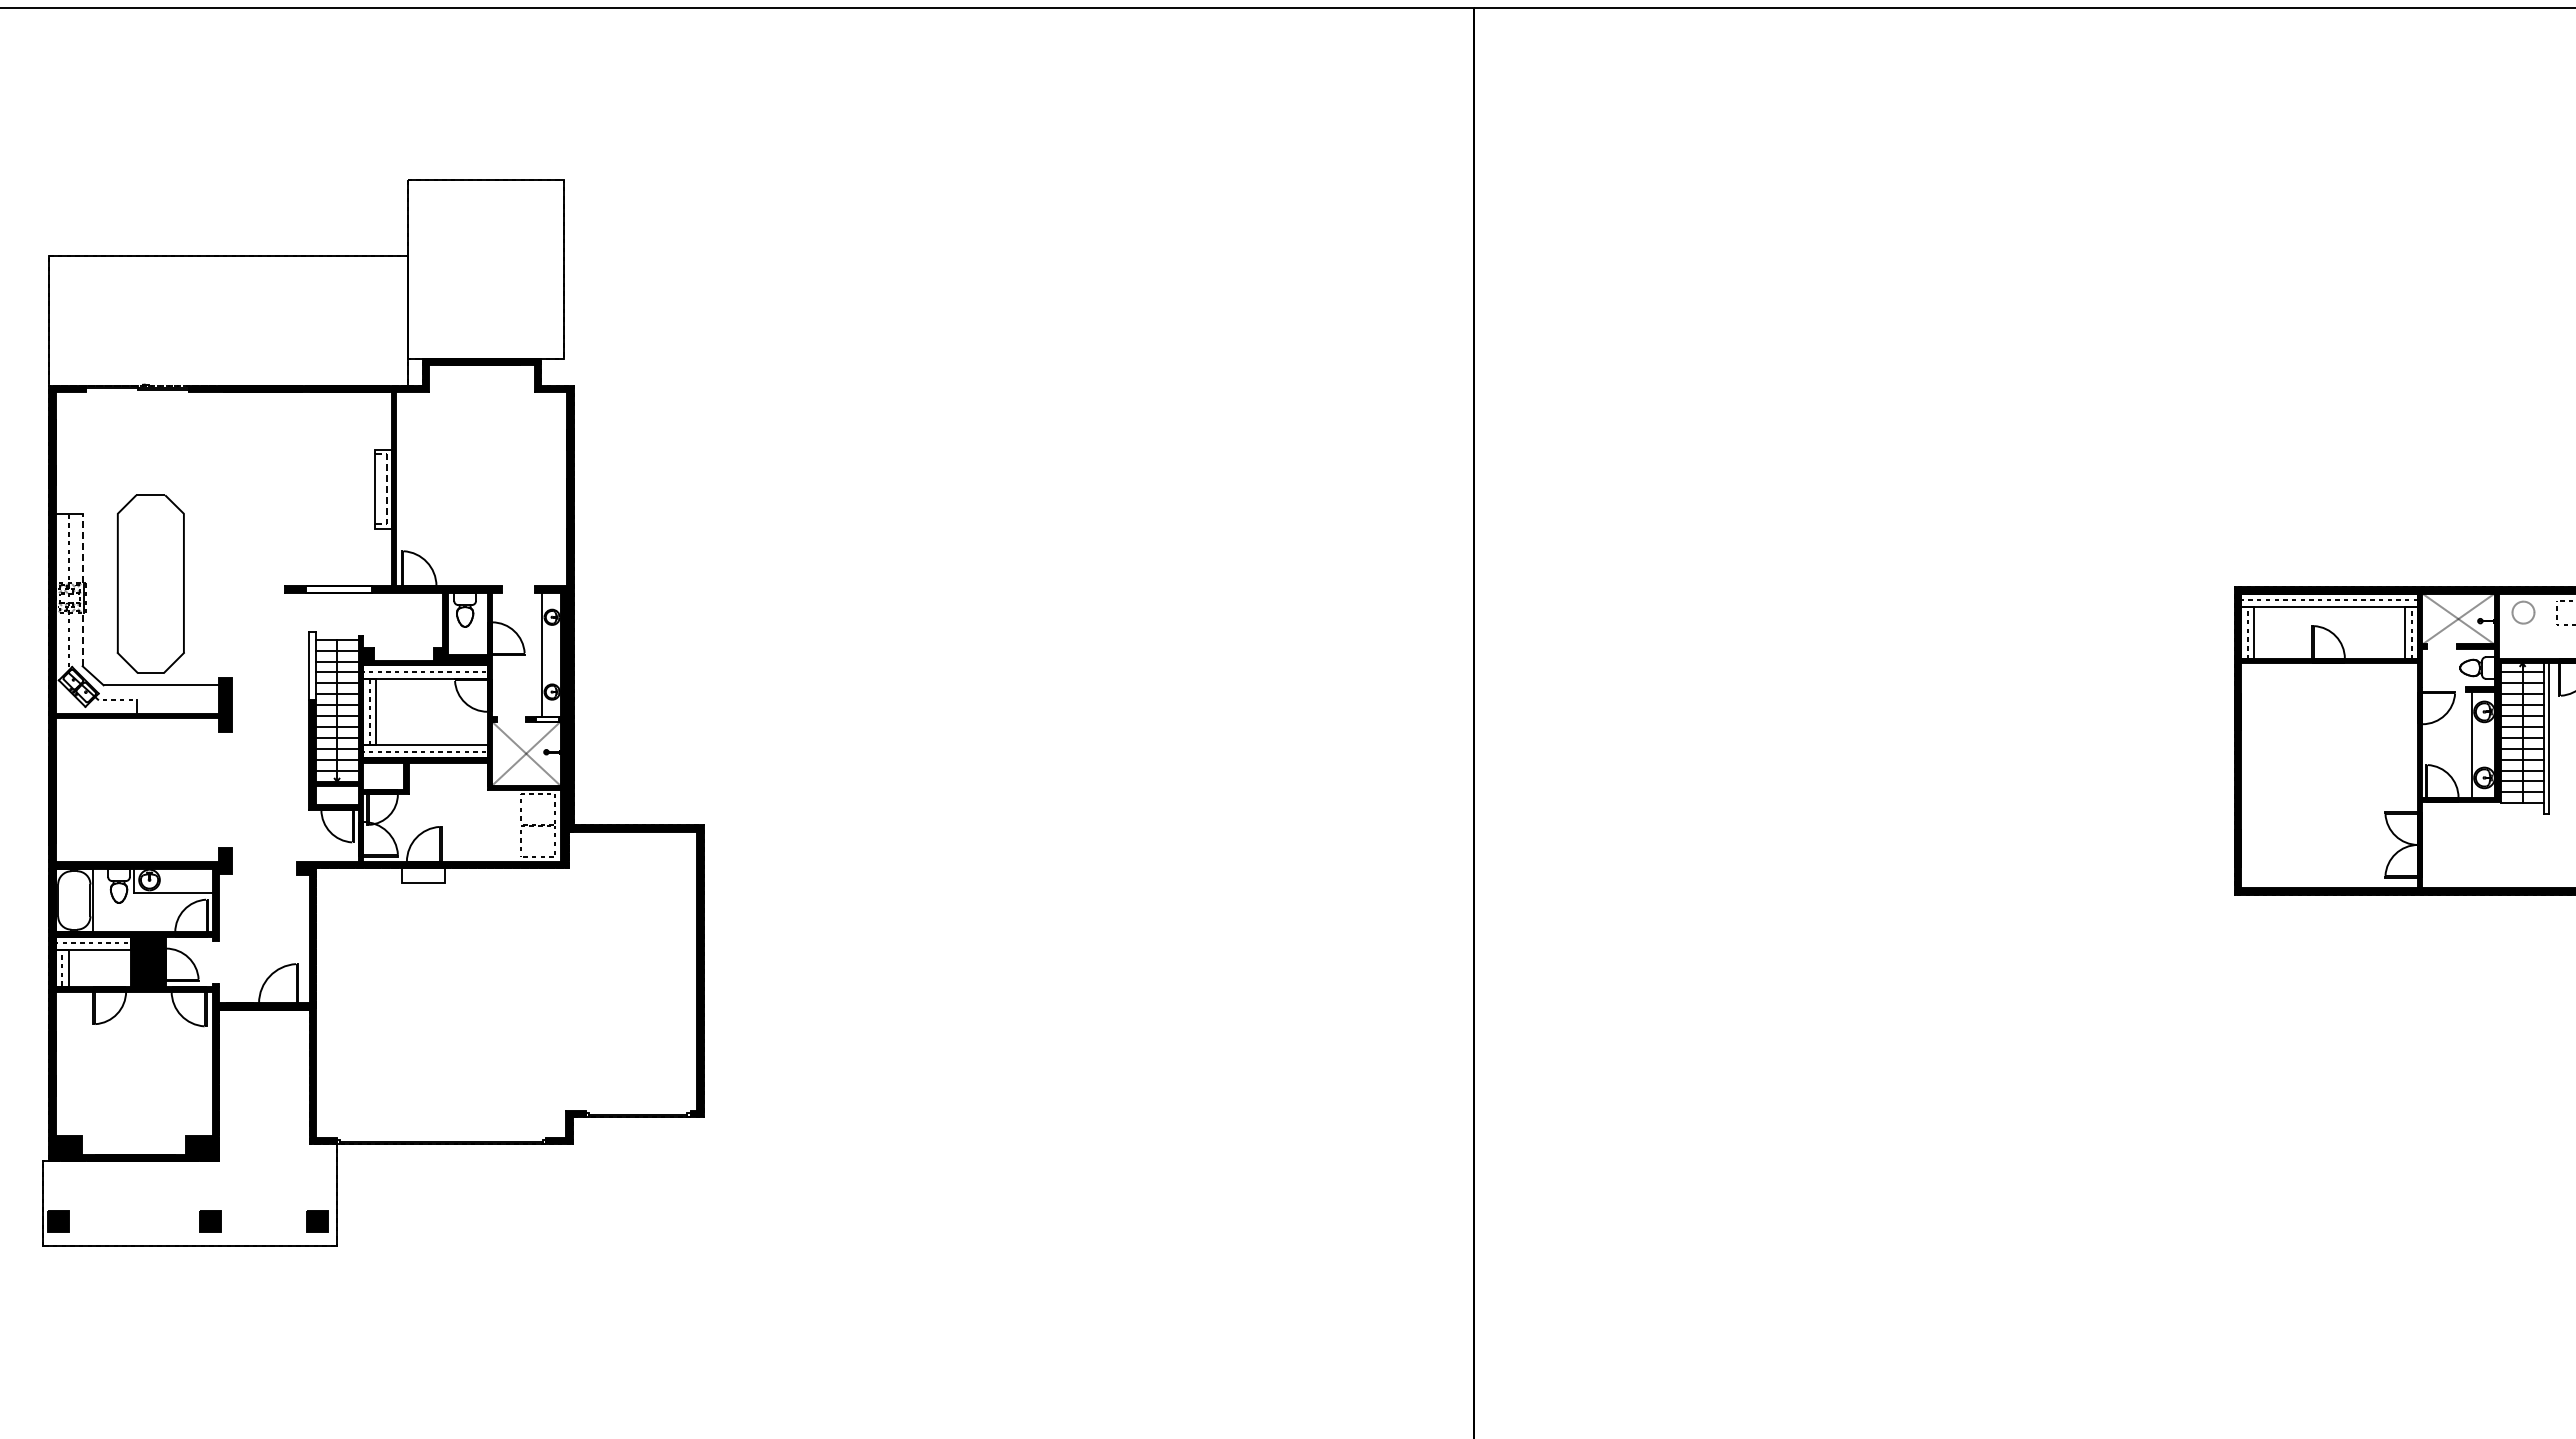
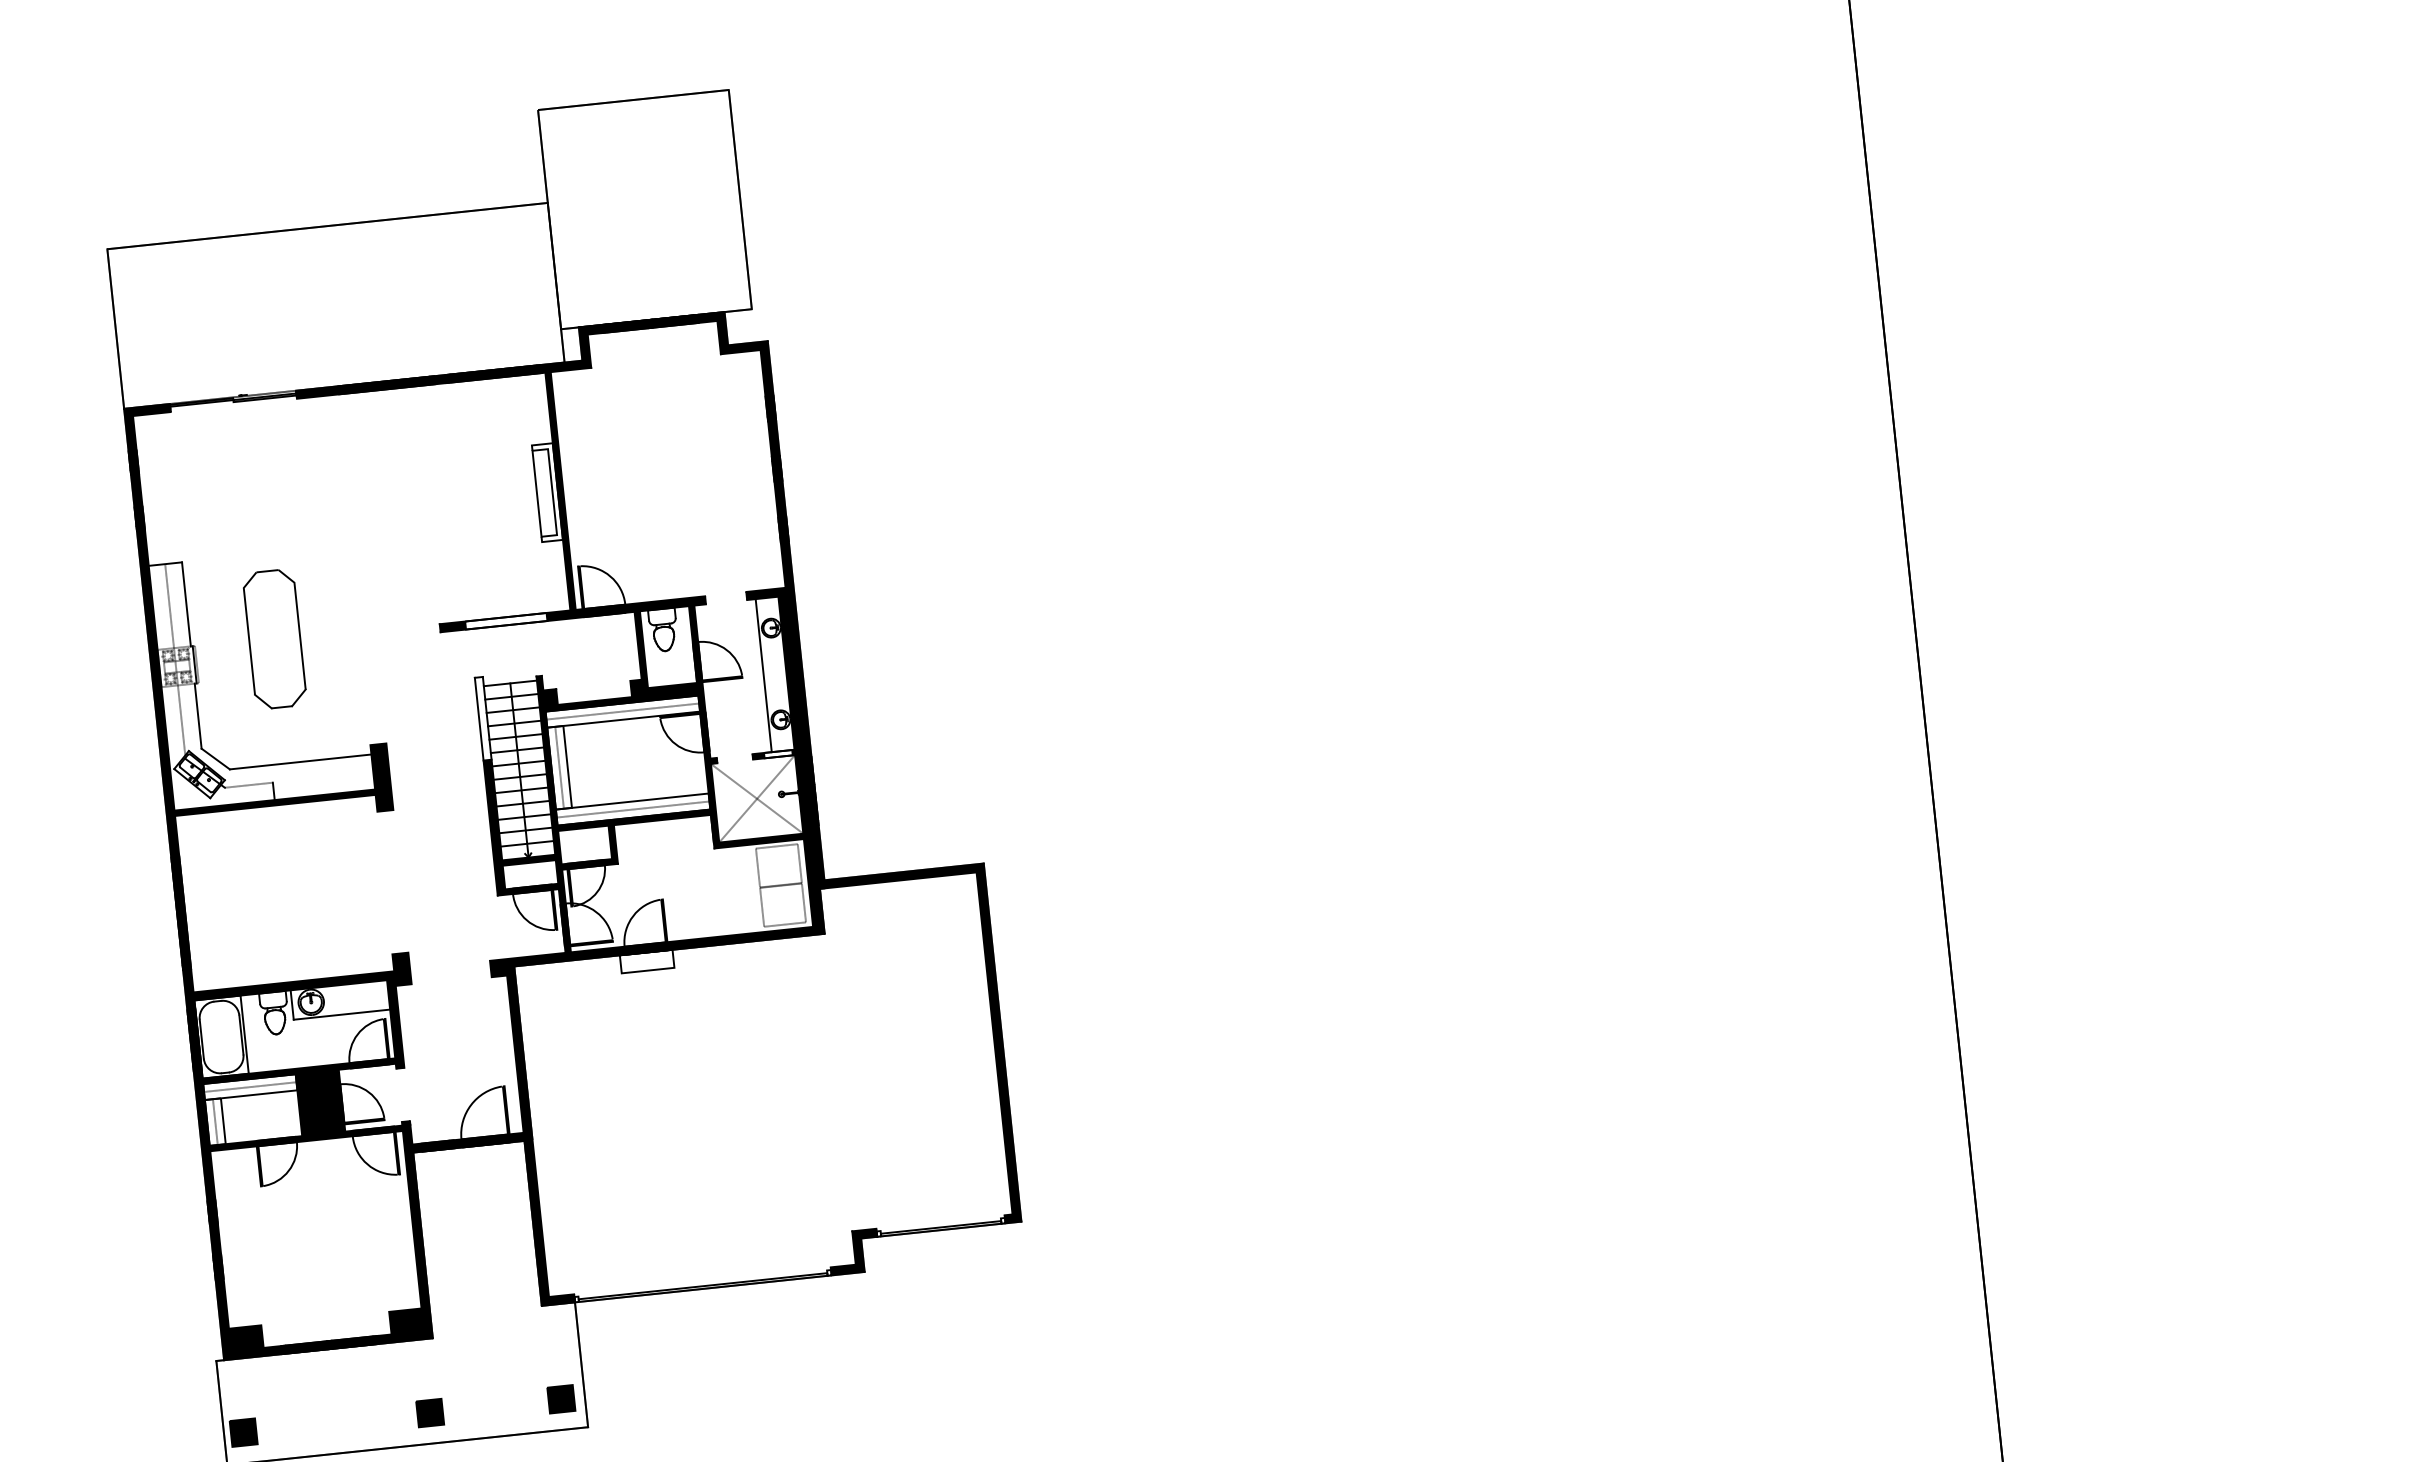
line: (387, 488) -> (552, 491), dashed -> solid
line: (82, 548) -> (186, 604), dashed -> solid
part: (150, 584) -> (274, 639), size x0.62
line: (82, 639) -> (197, 715), dashed -> solid

